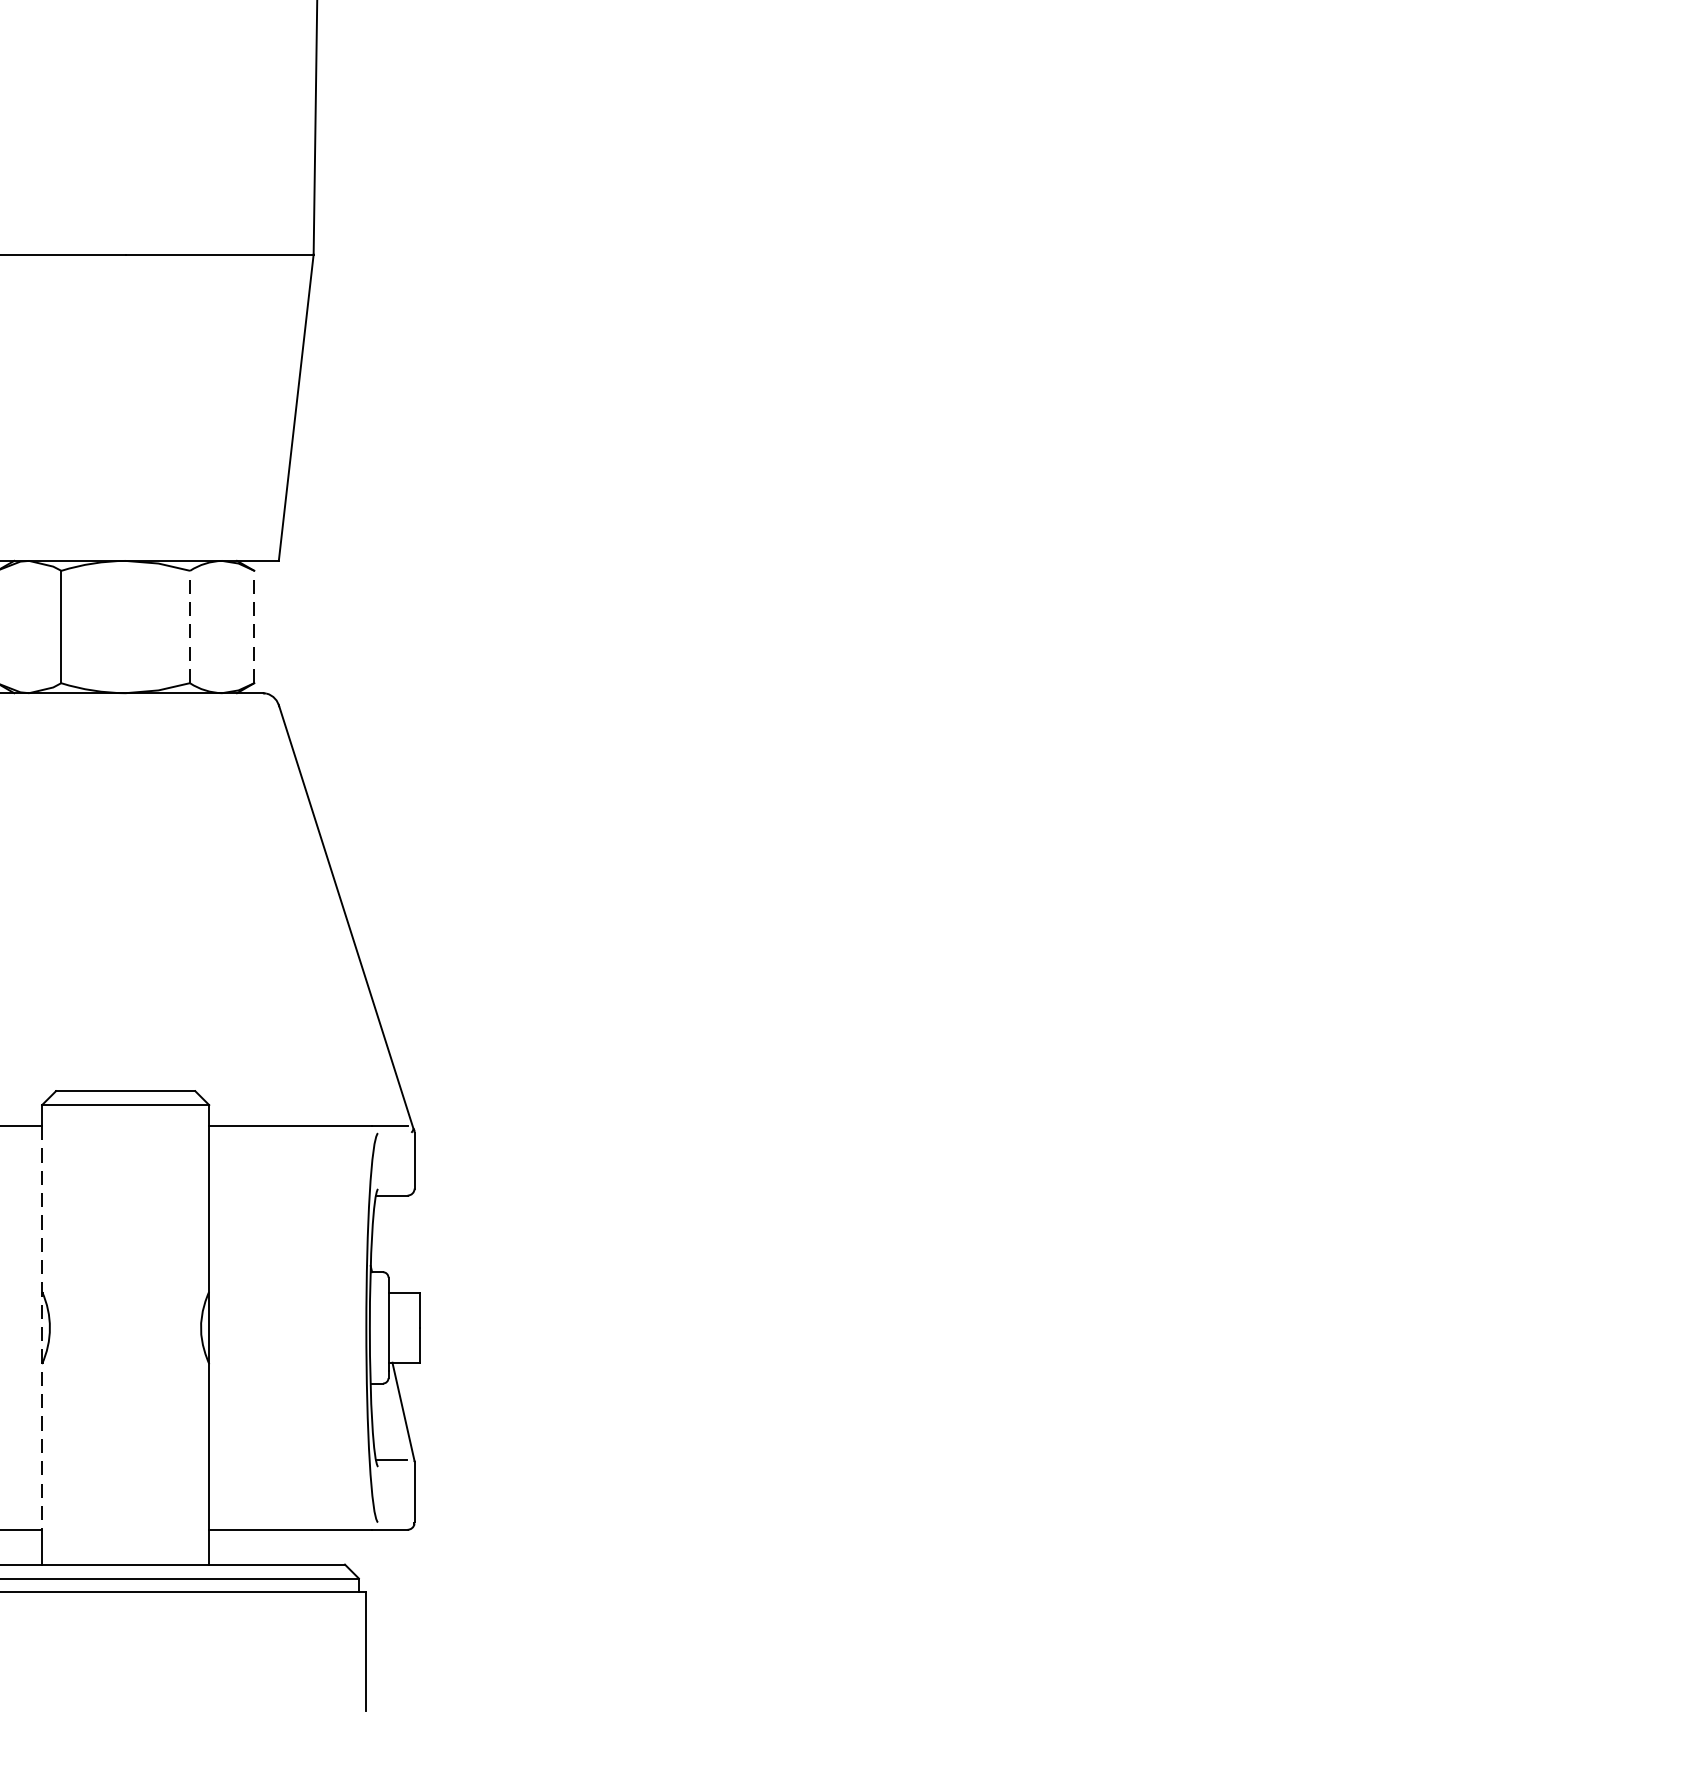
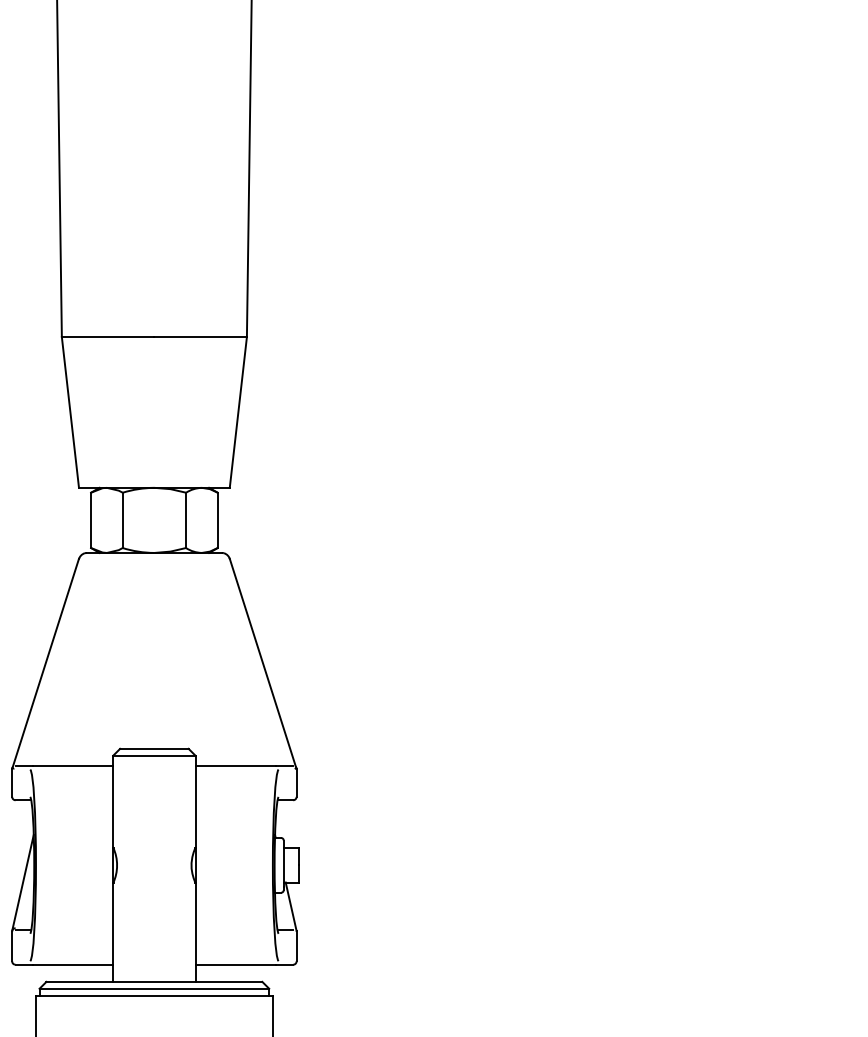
line: (190, 627) -> (186, 520), dashed -> solid
line: (253, 627) -> (217, 520), dashed -> solid
line: (42, 1328) -> (113, 865), dashed -> solid

